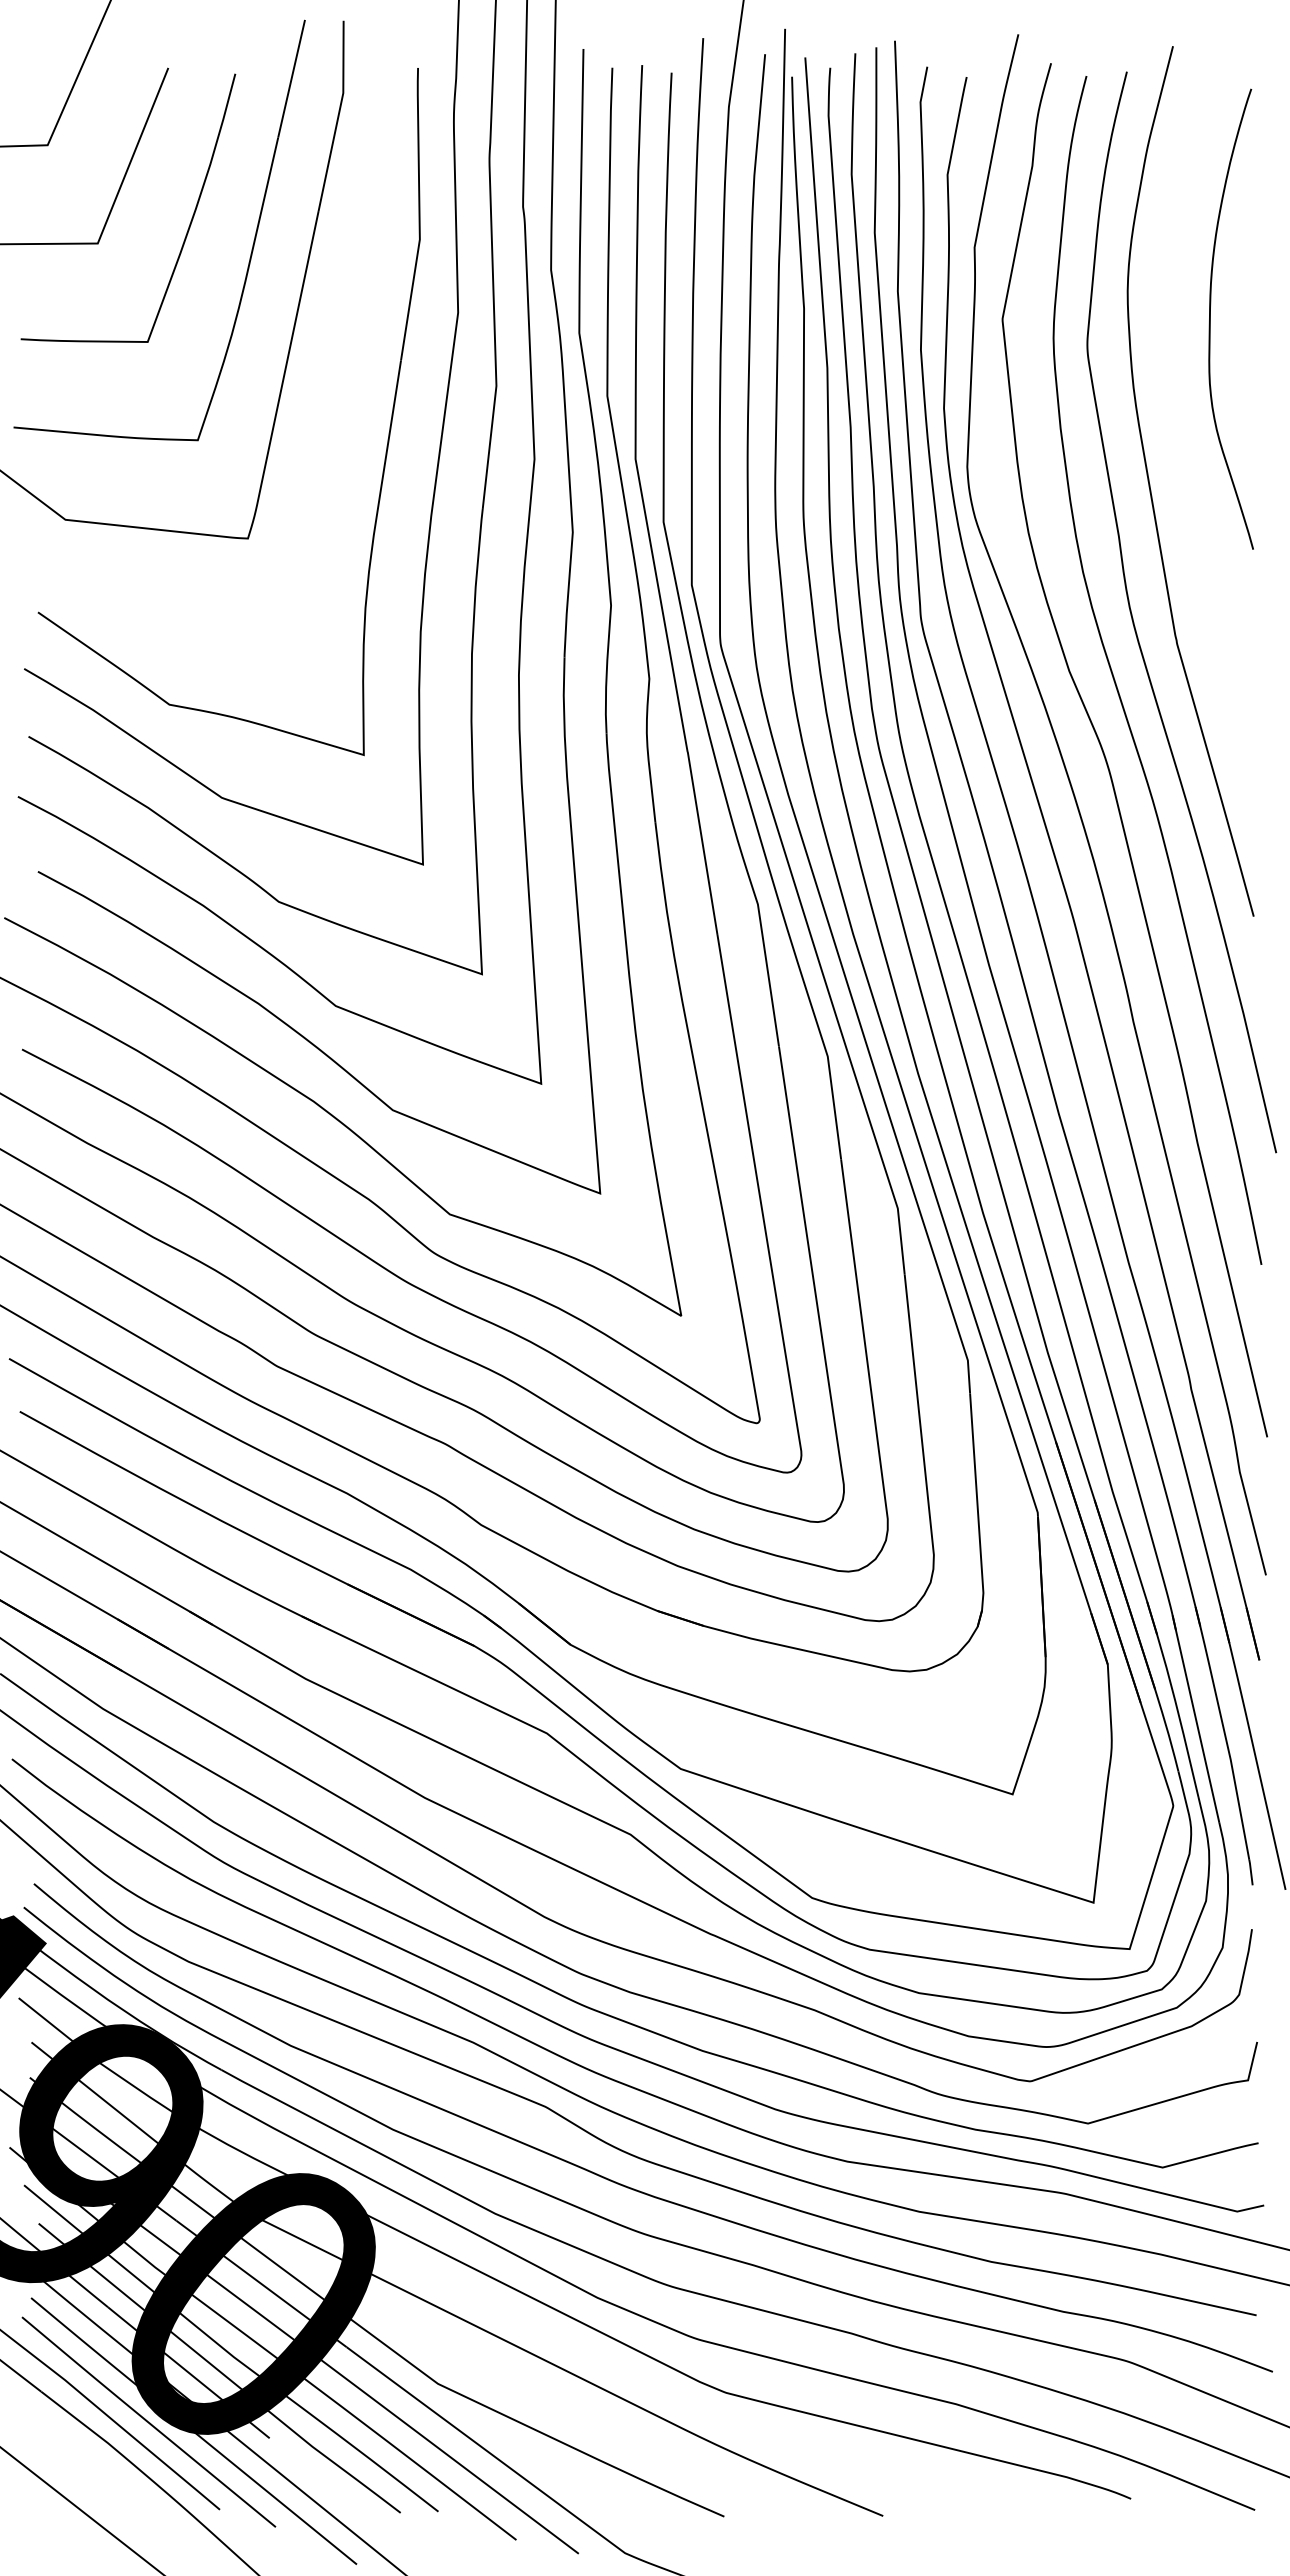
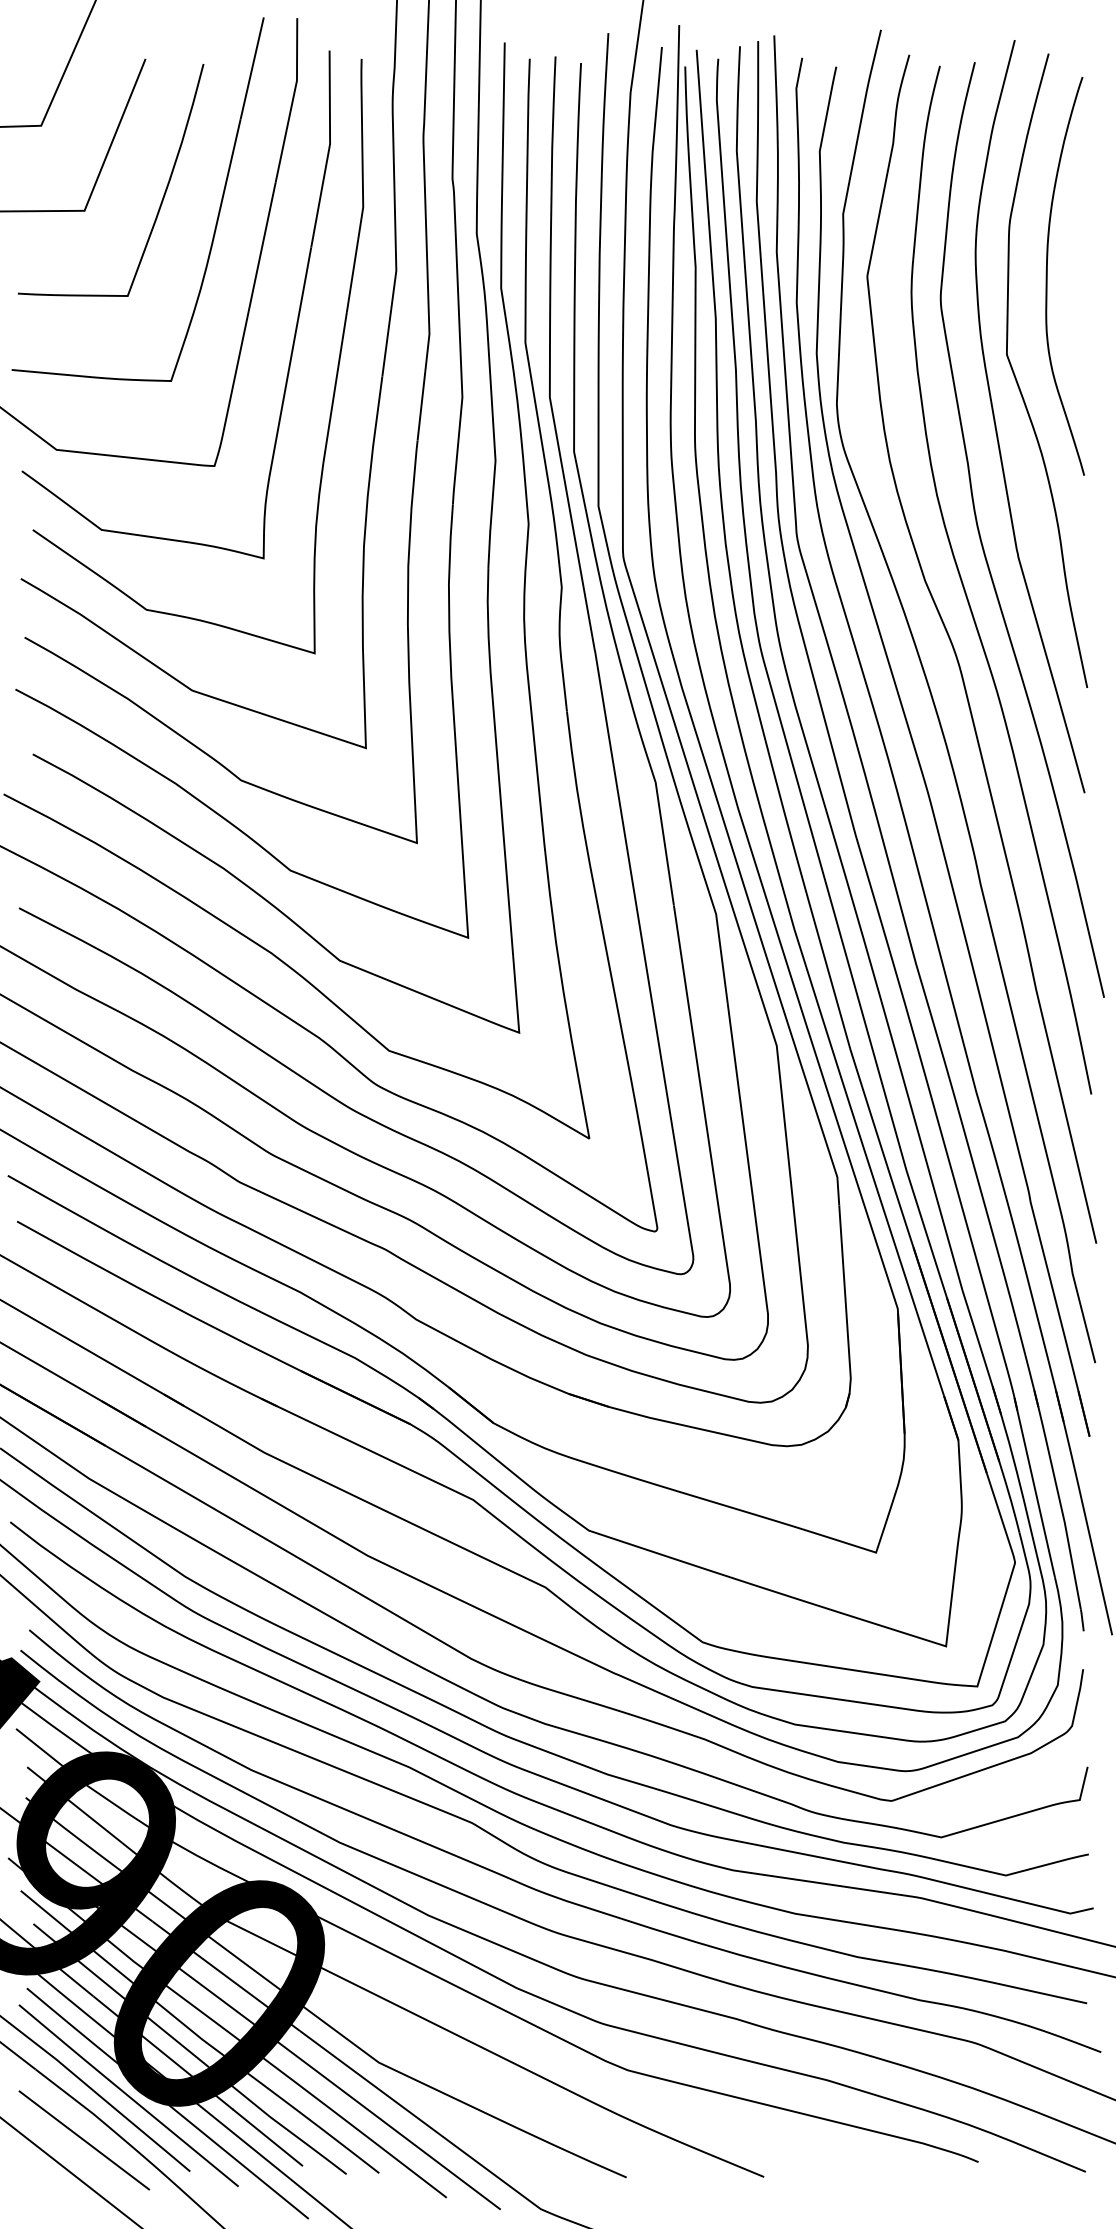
part: (342, 373) -> (296, 323), added
curve: (1176, 440) -> (1017, 381), added
line: (309, 2470) -> (267, 2137), added
line: (97, 2473) -> (84, 2140), added

